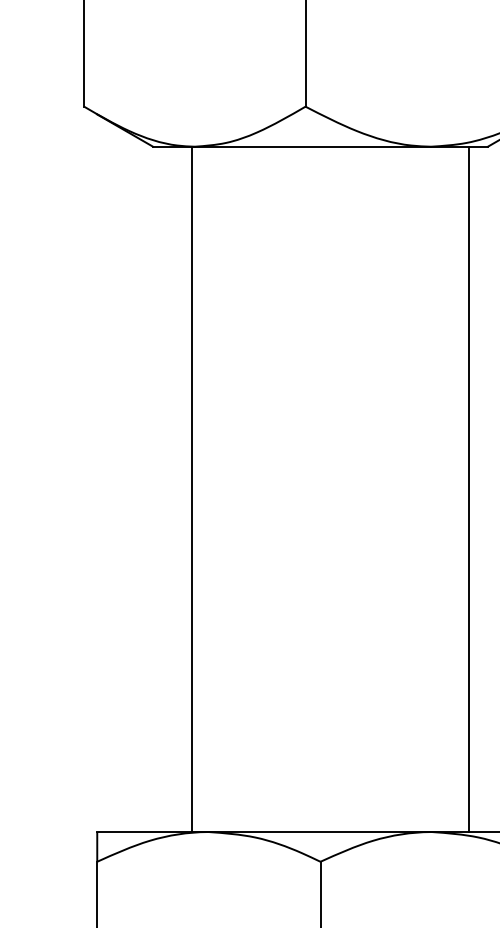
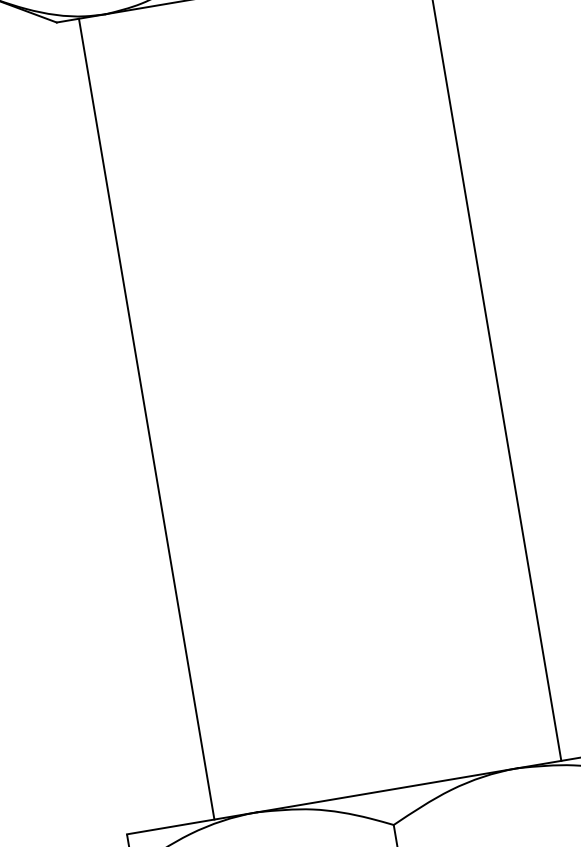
line: (192, 489) -> (147, 419), moved

